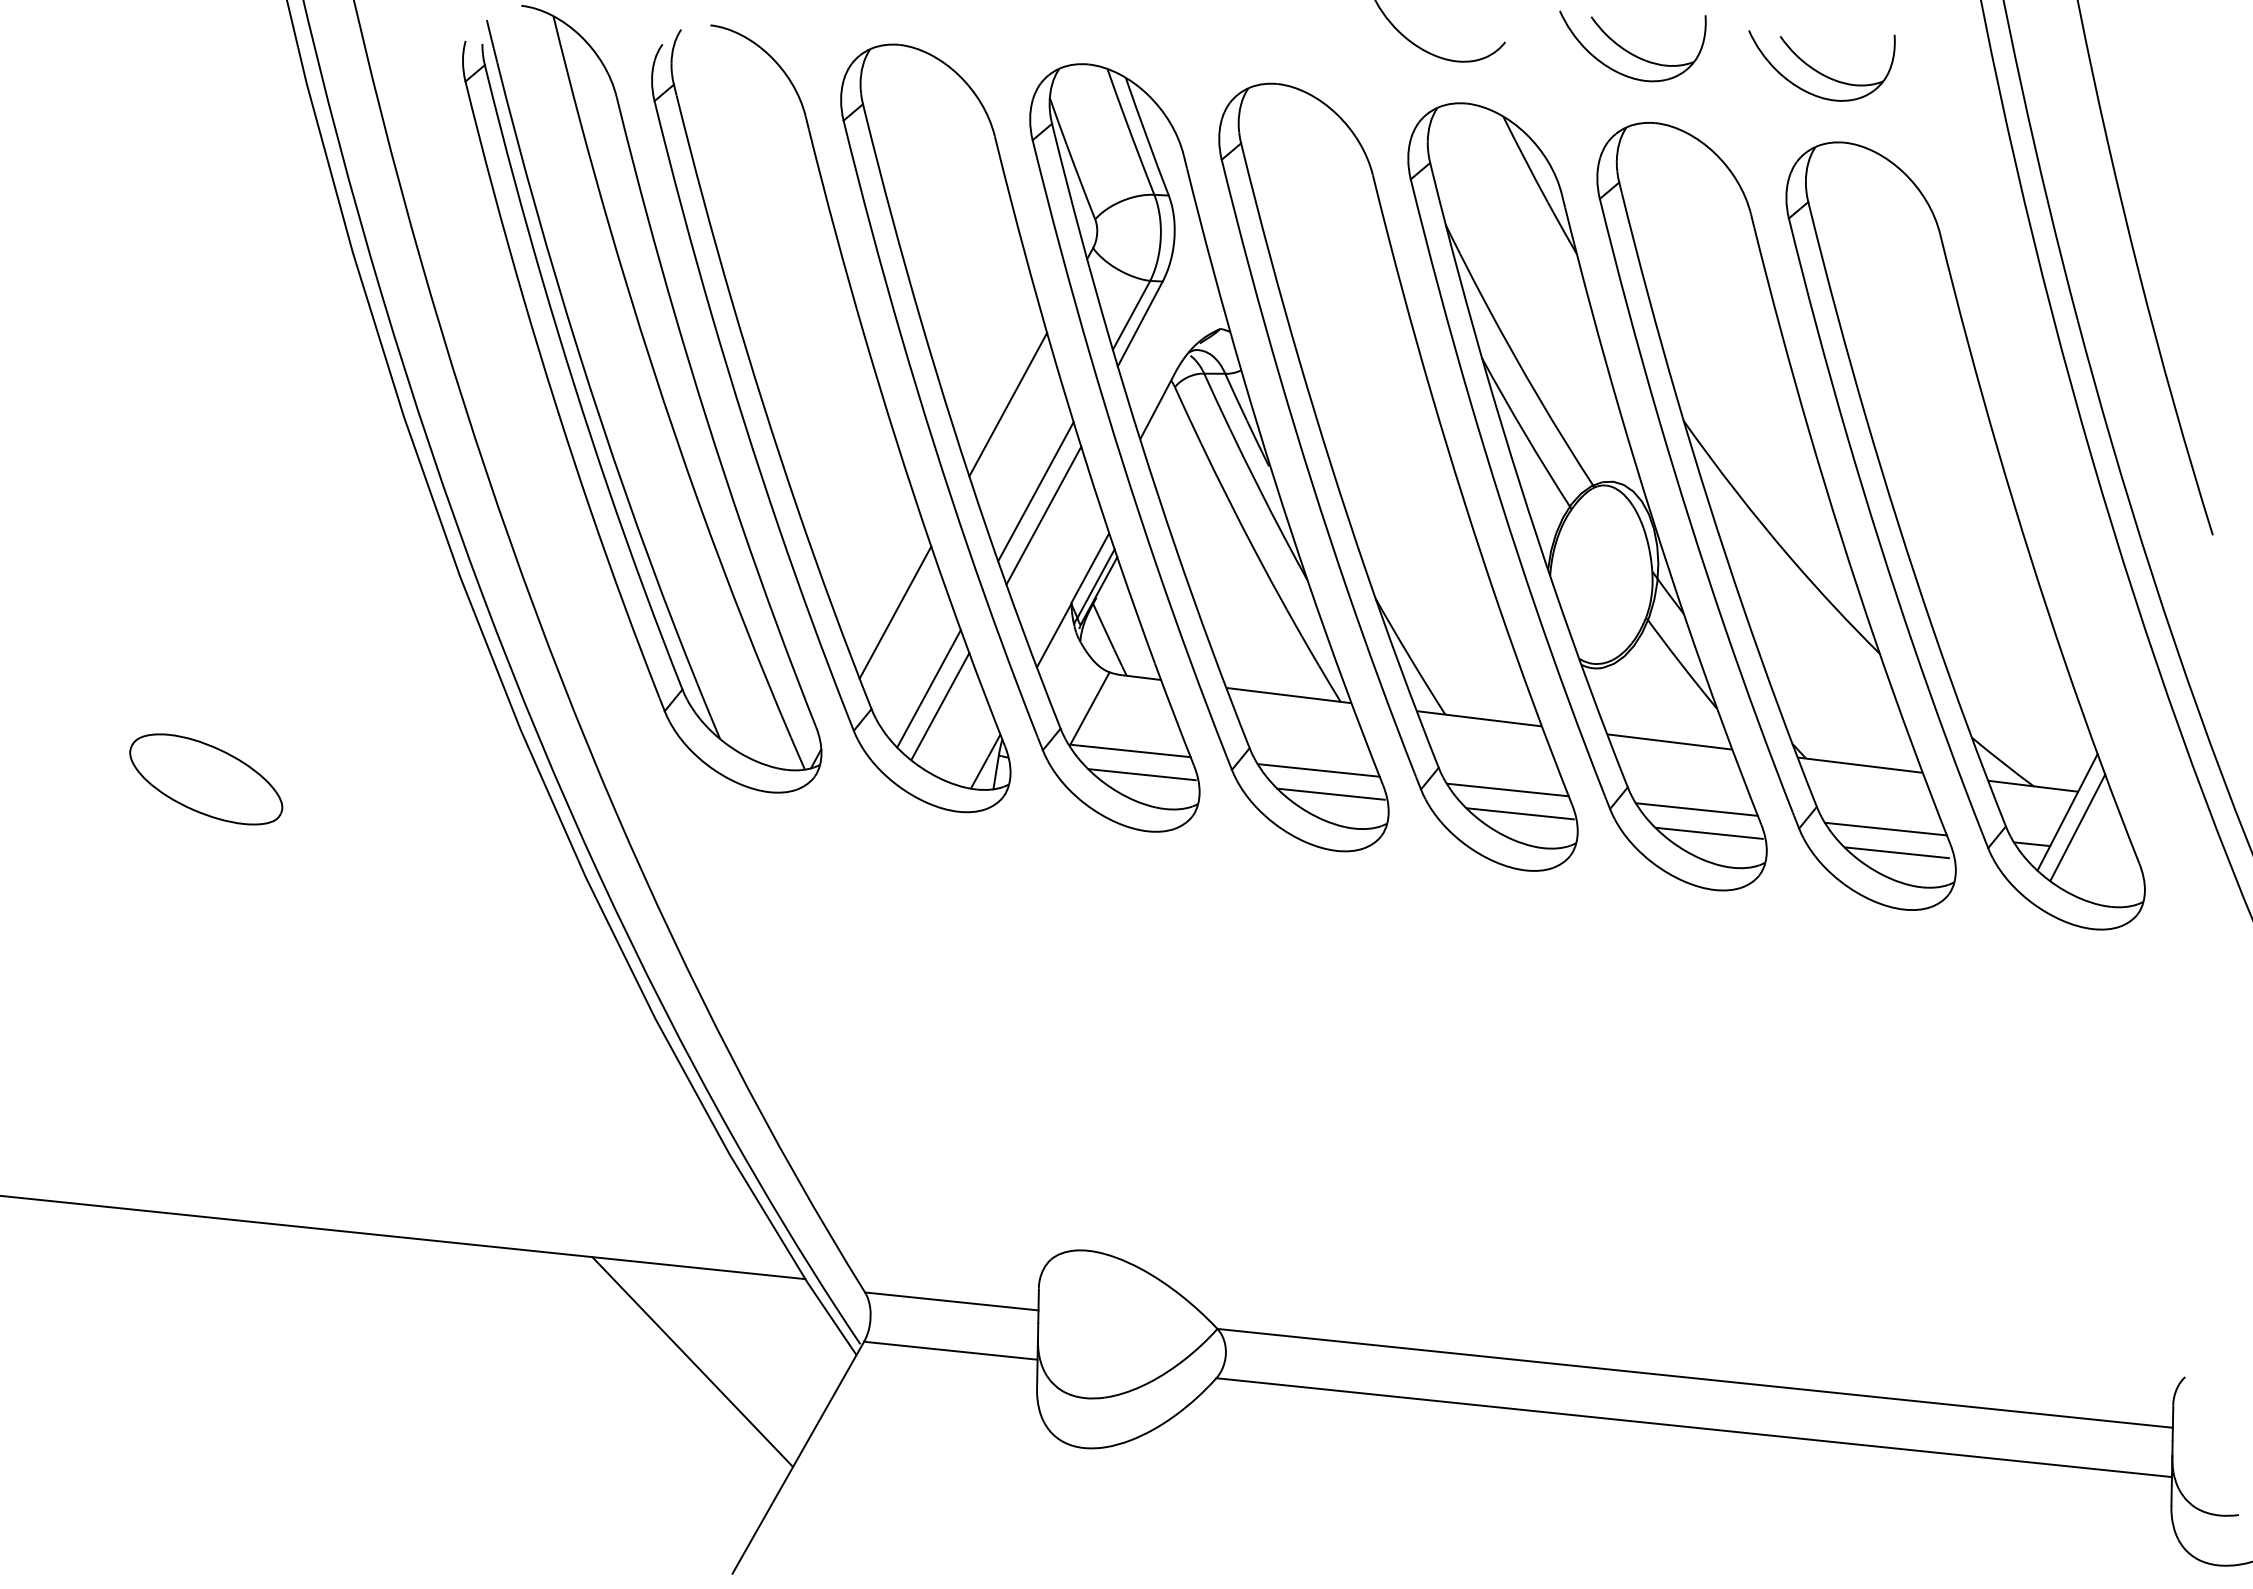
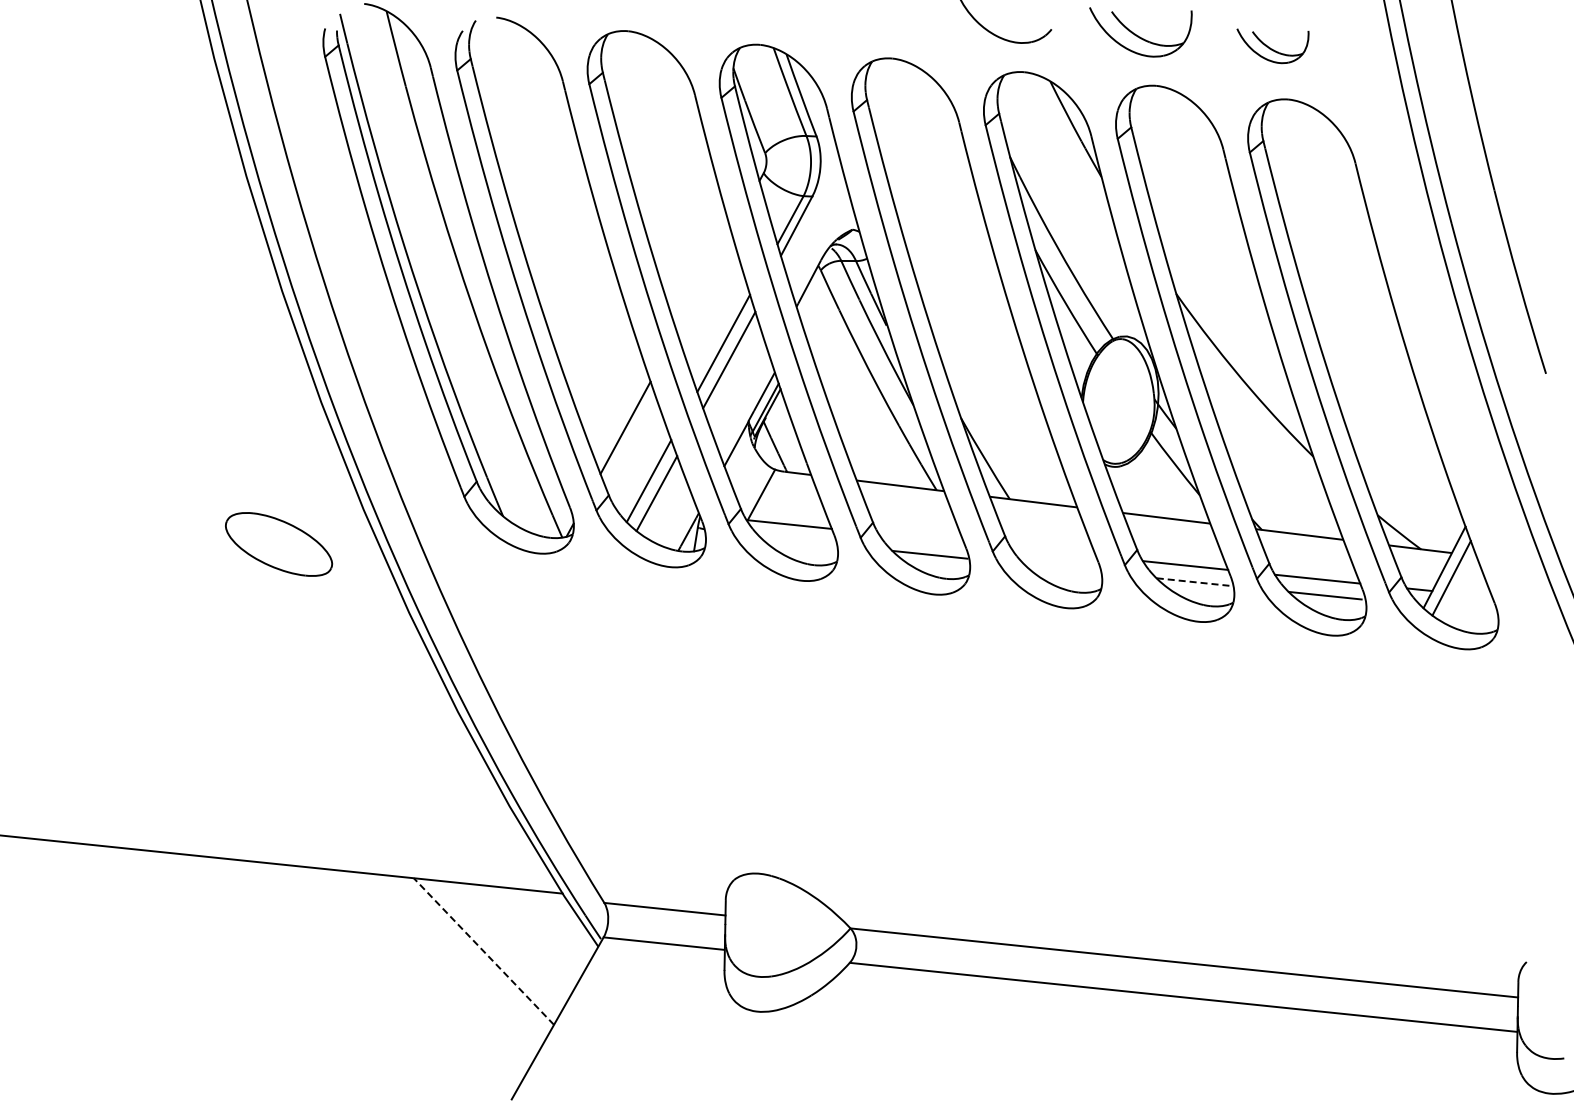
part: (1821, 66) -> (1272, 46), size x0.7
line: (1008, 404) -> (704, 282), removed
line: (1317, 769) -> (920, 537), removed
line: (1141, 775) -> (797, 541), removed
part: (206, 779) -> (279, 544), moved
line: (1507, 789) -> (1053, 551), removed
line: (1519, 813) -> (1061, 568), removed
line: (1709, 833) -> (1194, 582), solid -> dashed
line: (692, 1361) -> (483, 951), solid -> dashed

